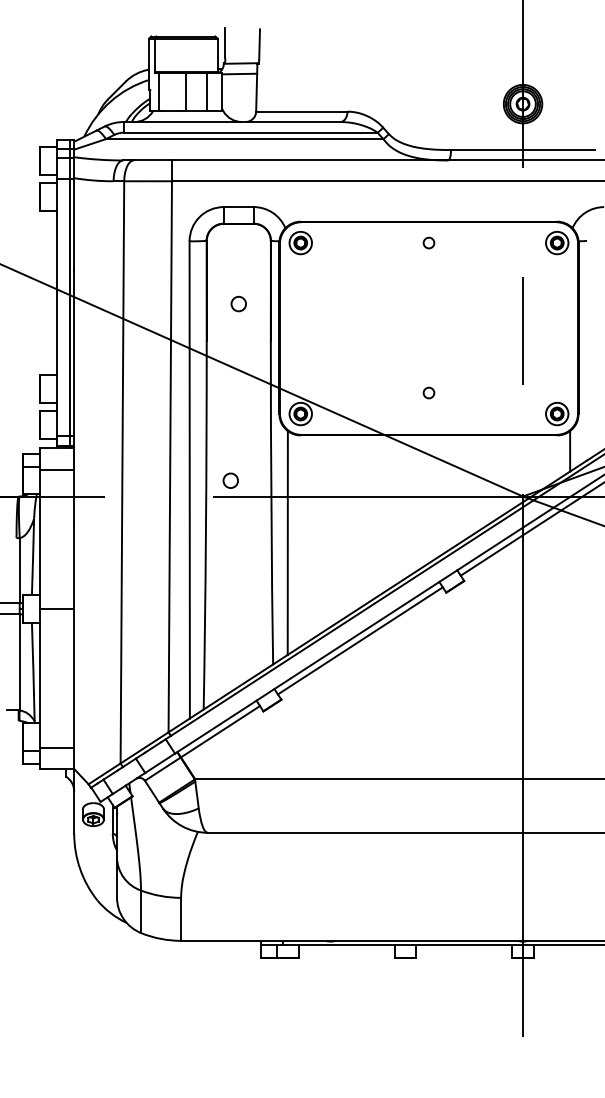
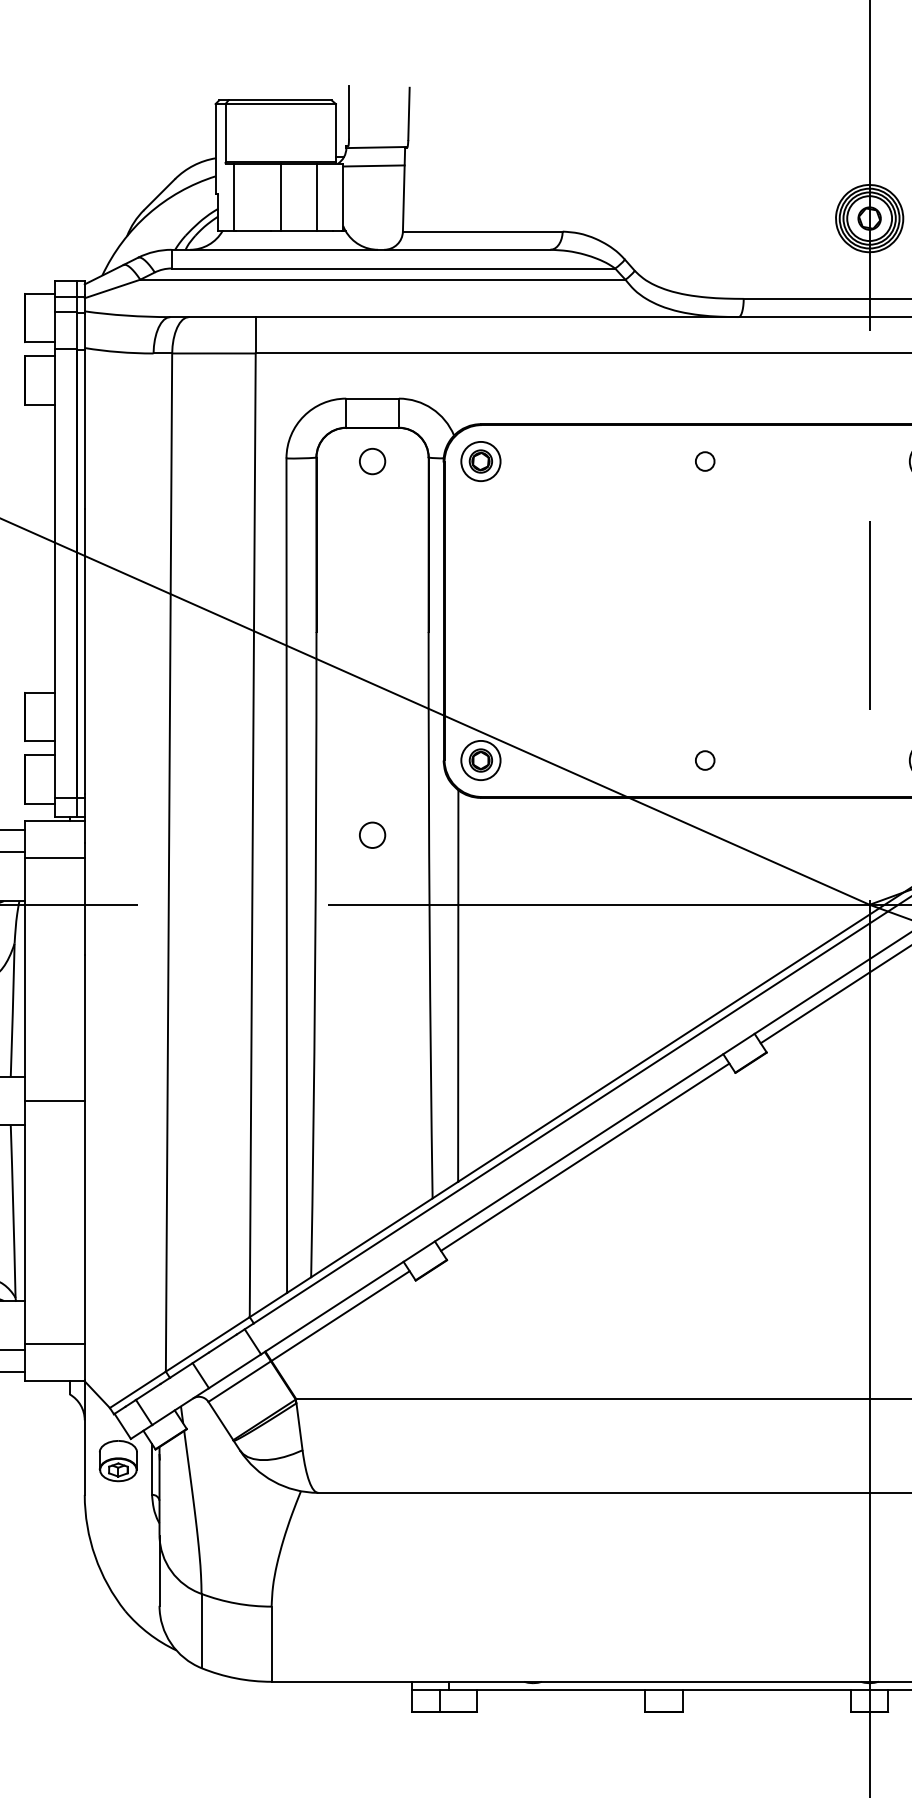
circle: (238, 303) -> (372, 460), moved
circle: (428, 392) -> (704, 759), moved
circle: (230, 480) -> (372, 834), moved

